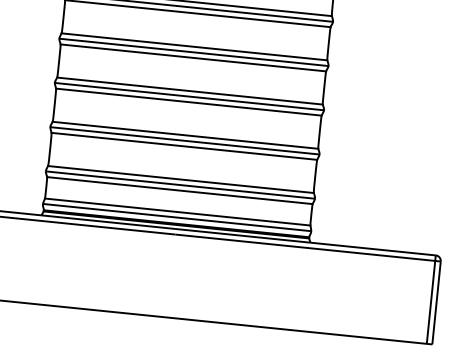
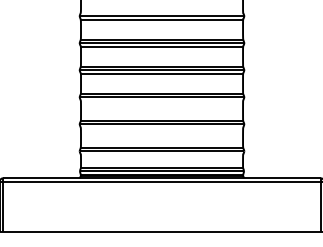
line: (188, 101) -> (161, 100), removed
line: (183, 145) -> (161, 127), removed
line: (179, 189) -> (161, 154), removed

